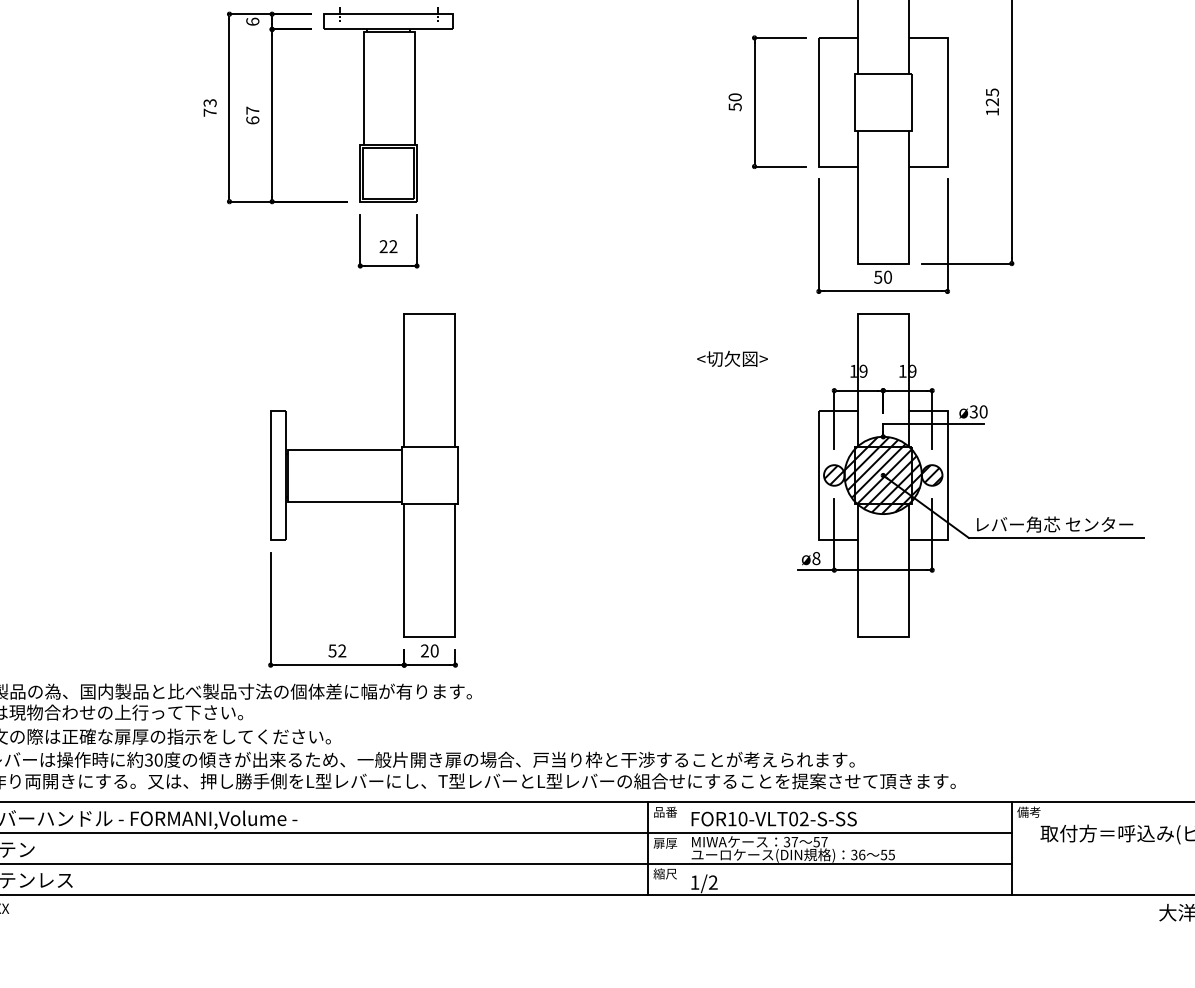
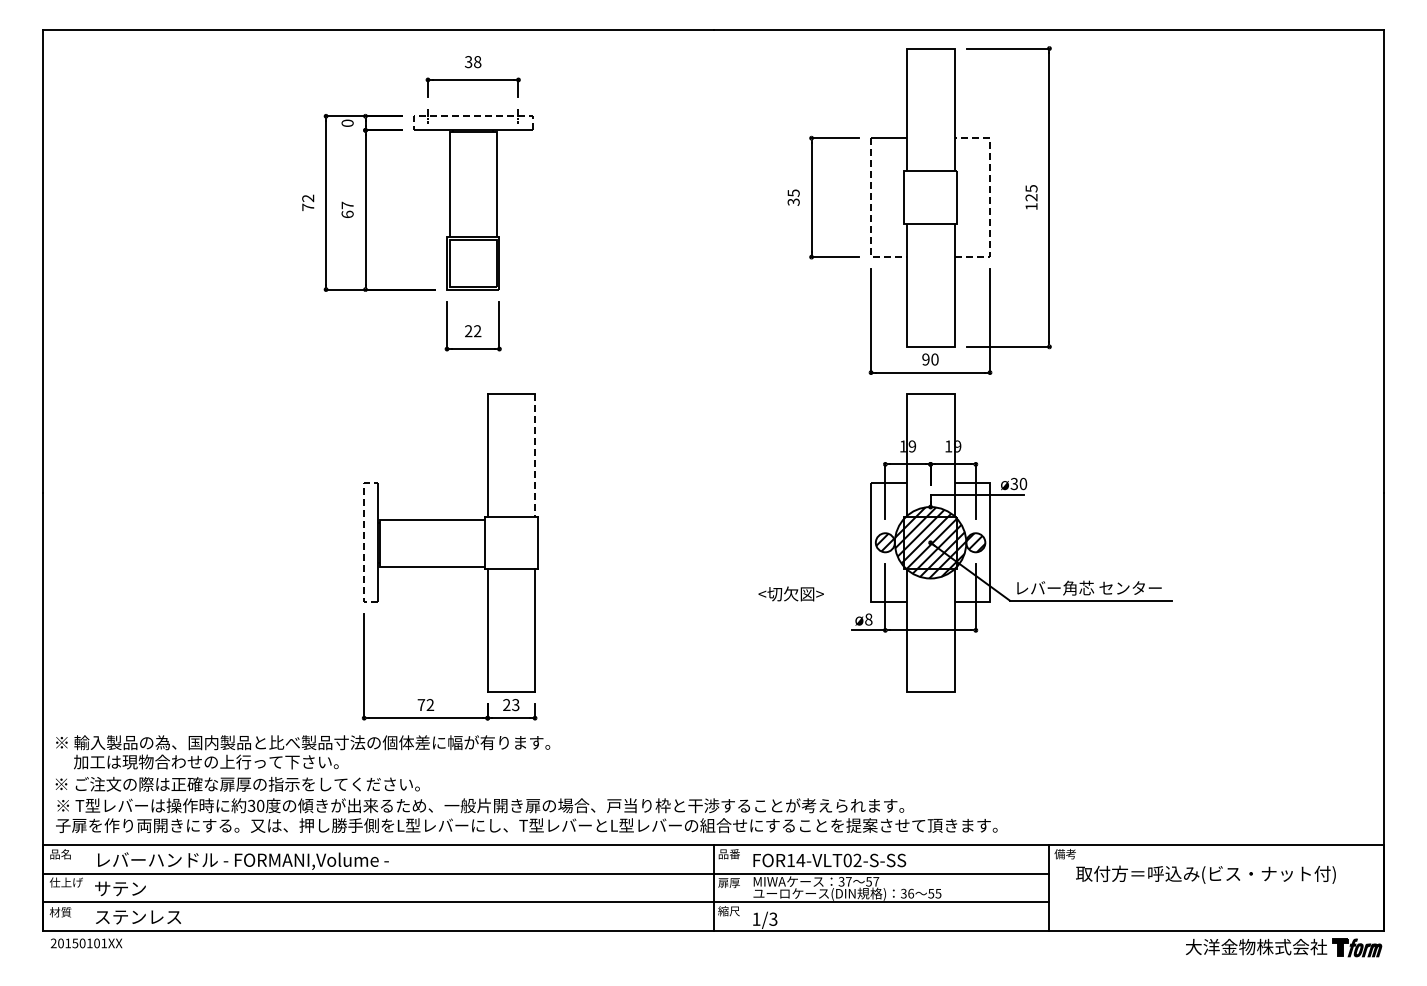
line: (387, 14) -> (472, 116), solid -> dashed
text: (252, 20) -> (347, 122), 6 -> 0
text: (734, 102) -> (793, 197), 50 -> 35
line: (946, 102) -> (989, 197), solid -> dashed
text: (210, 103) -> (308, 198), 73 -> 72
line: (819, 123) -> (871, 217), solid -> dashed
text: (877, 277) -> (925, 359), 50 -> 90
text: (731, 358) -> (790, 593), moved
line: (455, 381) -> (535, 455), solid -> dashed
line: (271, 475) -> (364, 542), solid -> dashed
text: (332, 651) -> (421, 705), 52 -> 72
text: (434, 651) -> (515, 705), 20 -> 23
text: (742, 819) -> (800, 860), FOR10-VLT02-S-SS -> FOR14-VLT02-S-SS
text: (713, 882) -> (773, 919), 1/2 -> 1/3

